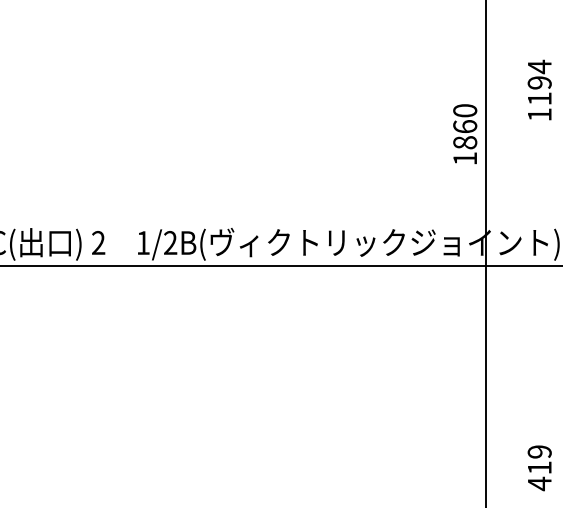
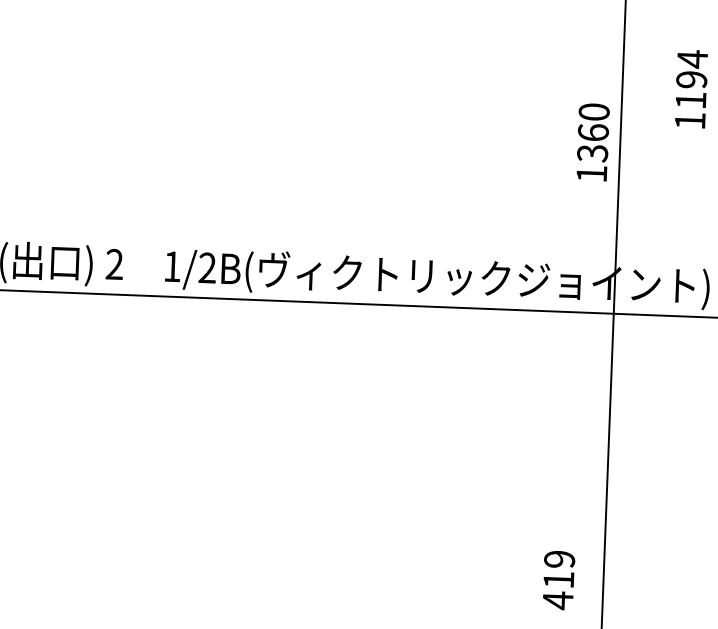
text: (465, 142) -> (593, 153), 1860 -> 1360
text: (539, 468) -> (558, 580), moved

